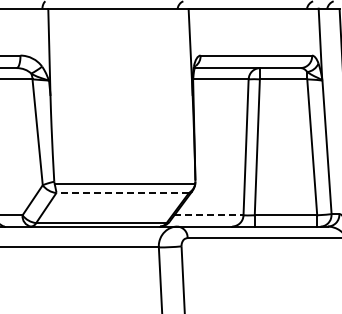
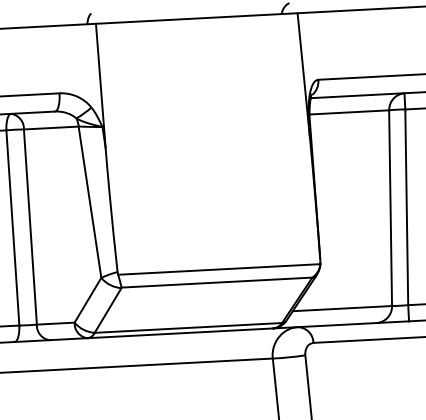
line: (122, 192) -> (216, 282), dashed -> solid
line: (208, 215) -> (341, 308), dashed -> solid

